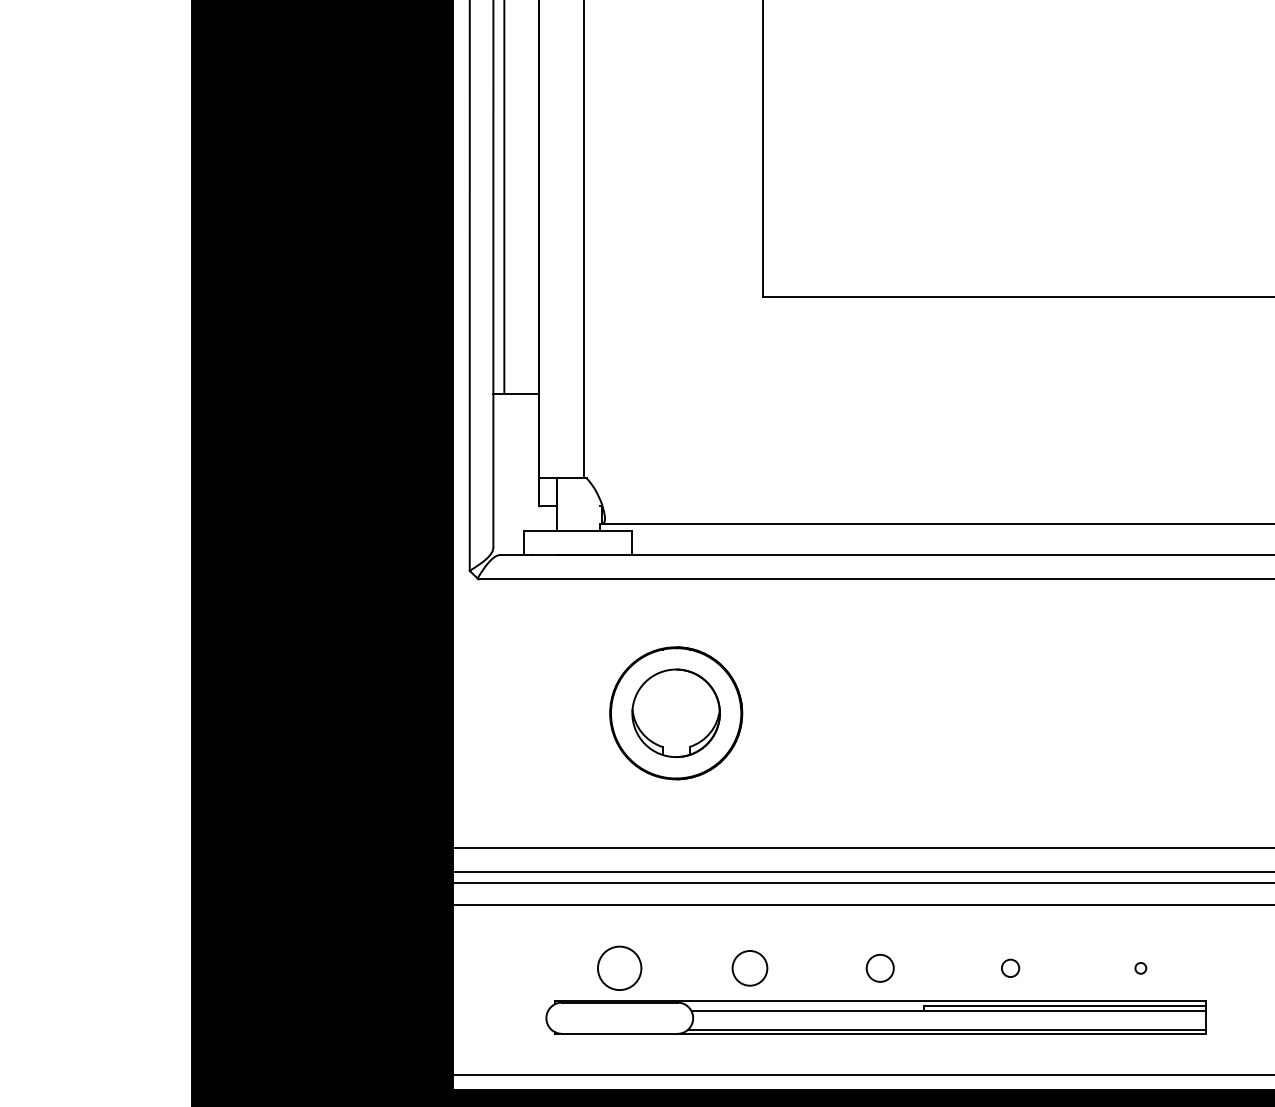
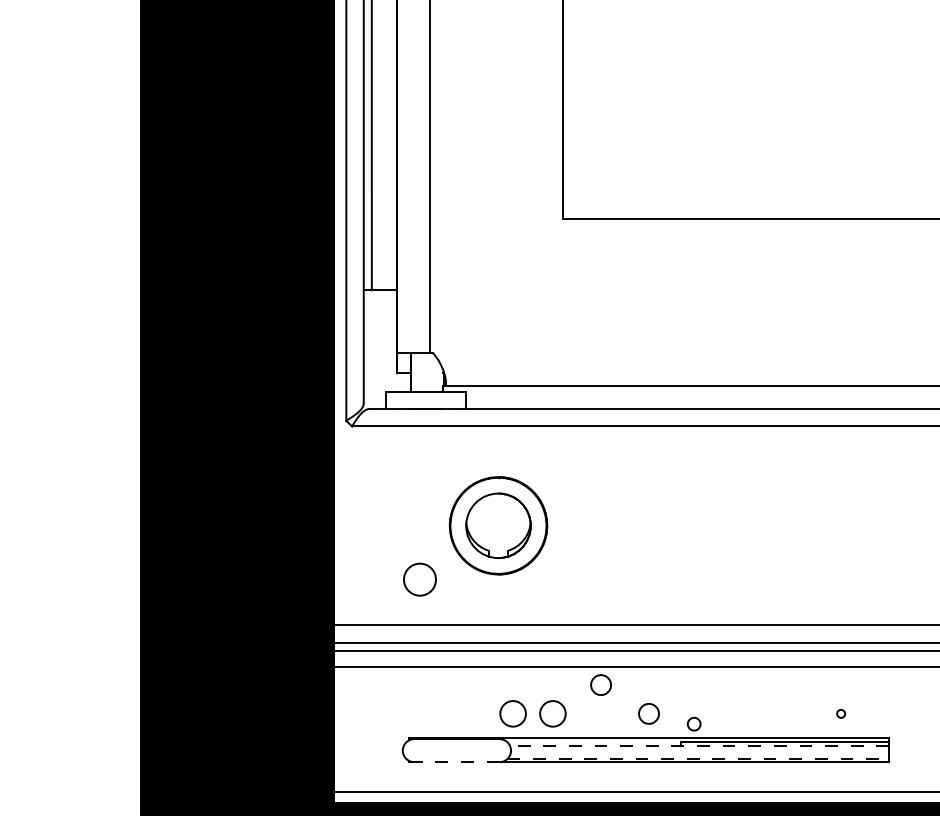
circle: (814, 928) -> (600, 684), added
circle: (619, 967) -> (419, 579), moved
circle: (1010, 967) -> (694, 723), moved
circle: (695, 968) -> (512, 713), added
line: (948, 1011) -> (699, 745), solid -> dashed
line: (947, 1029) -> (698, 758), solid -> dashed
line: (619, 1033) -> (456, 761), solid -> dashed

